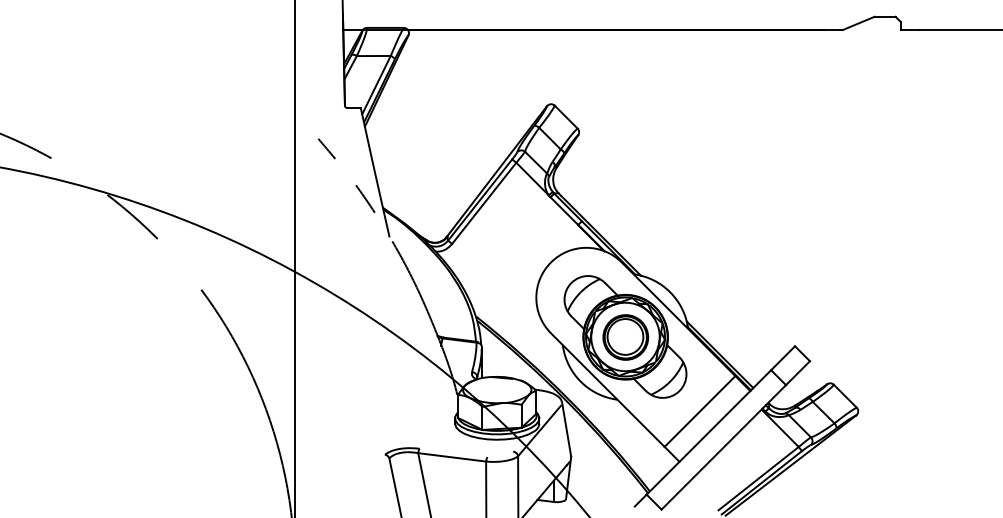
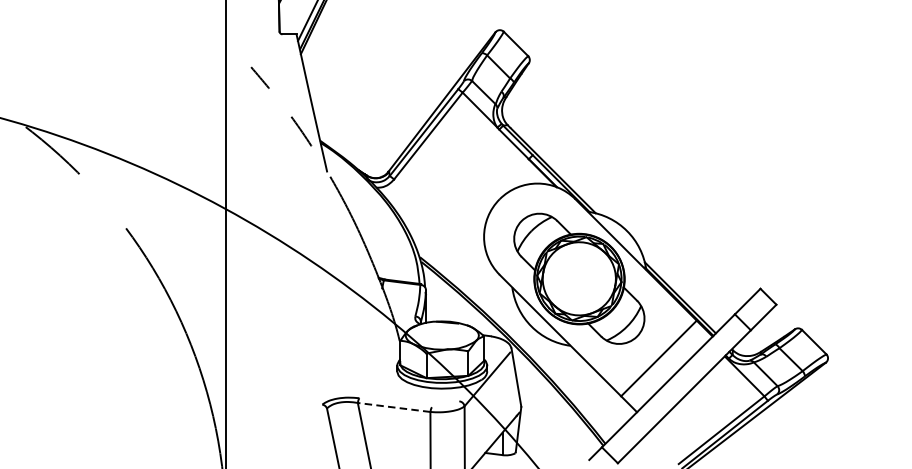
part: (625, 337) -> (579, 279), removed
line: (451, 457) -> (393, 407), solid -> dashed

